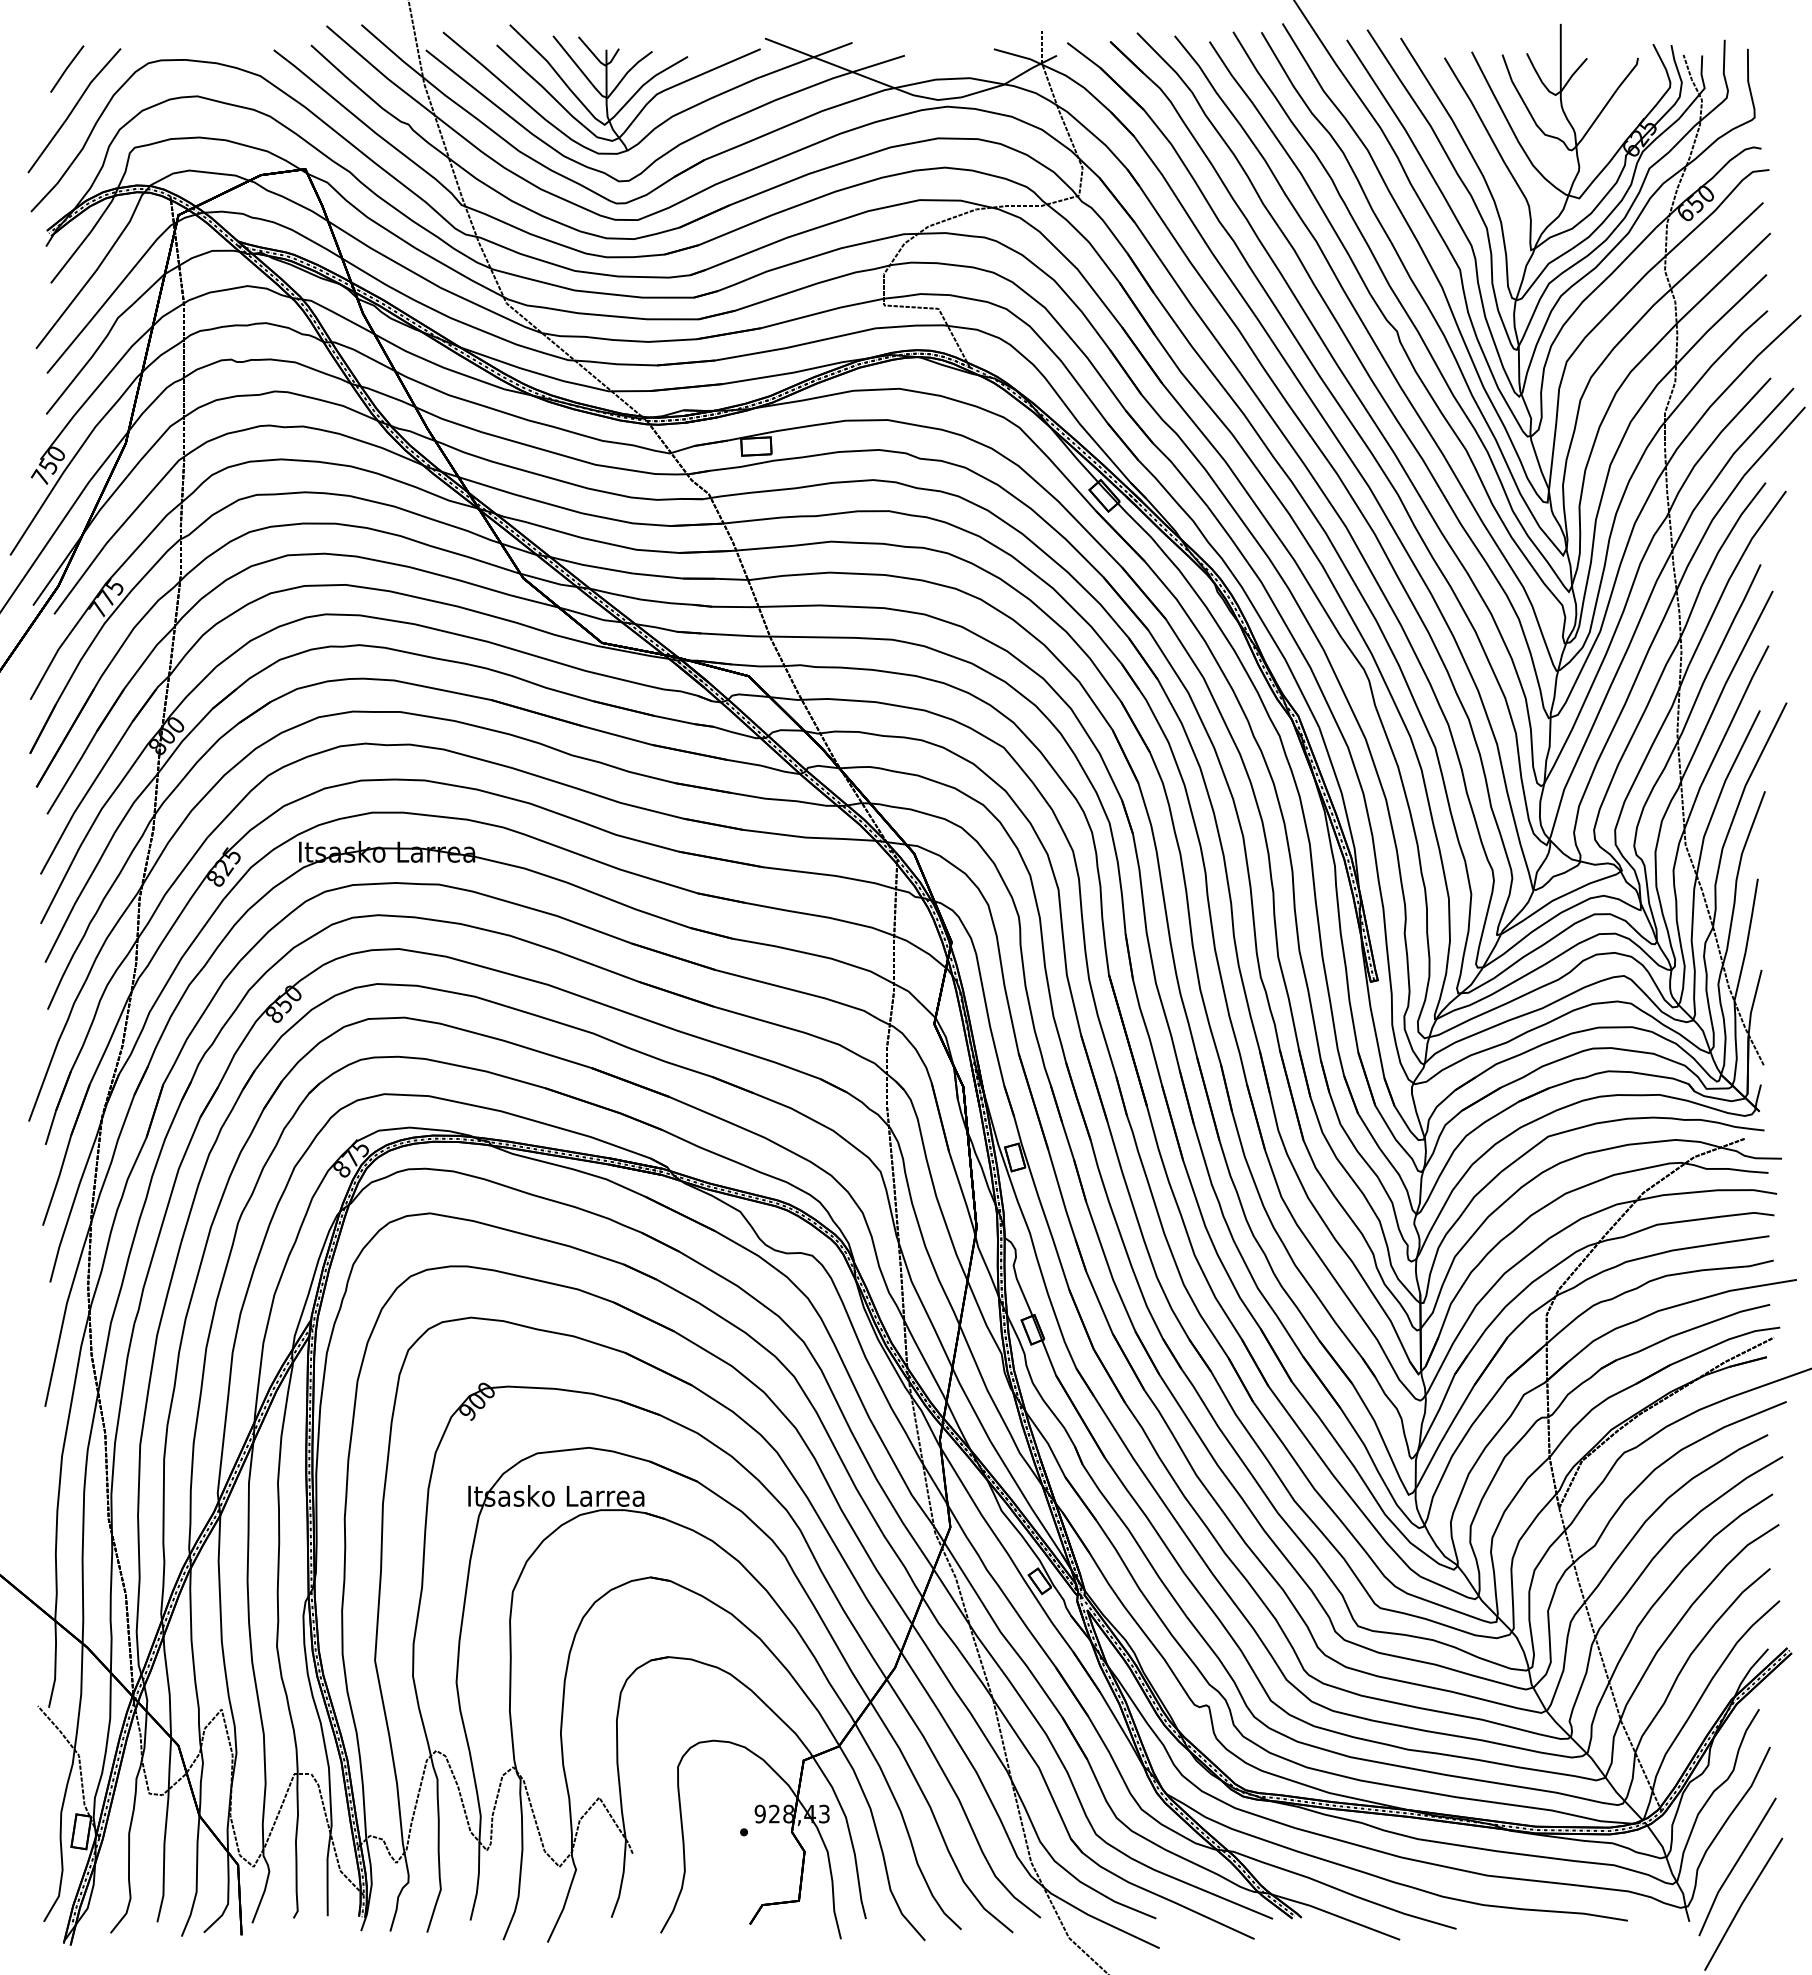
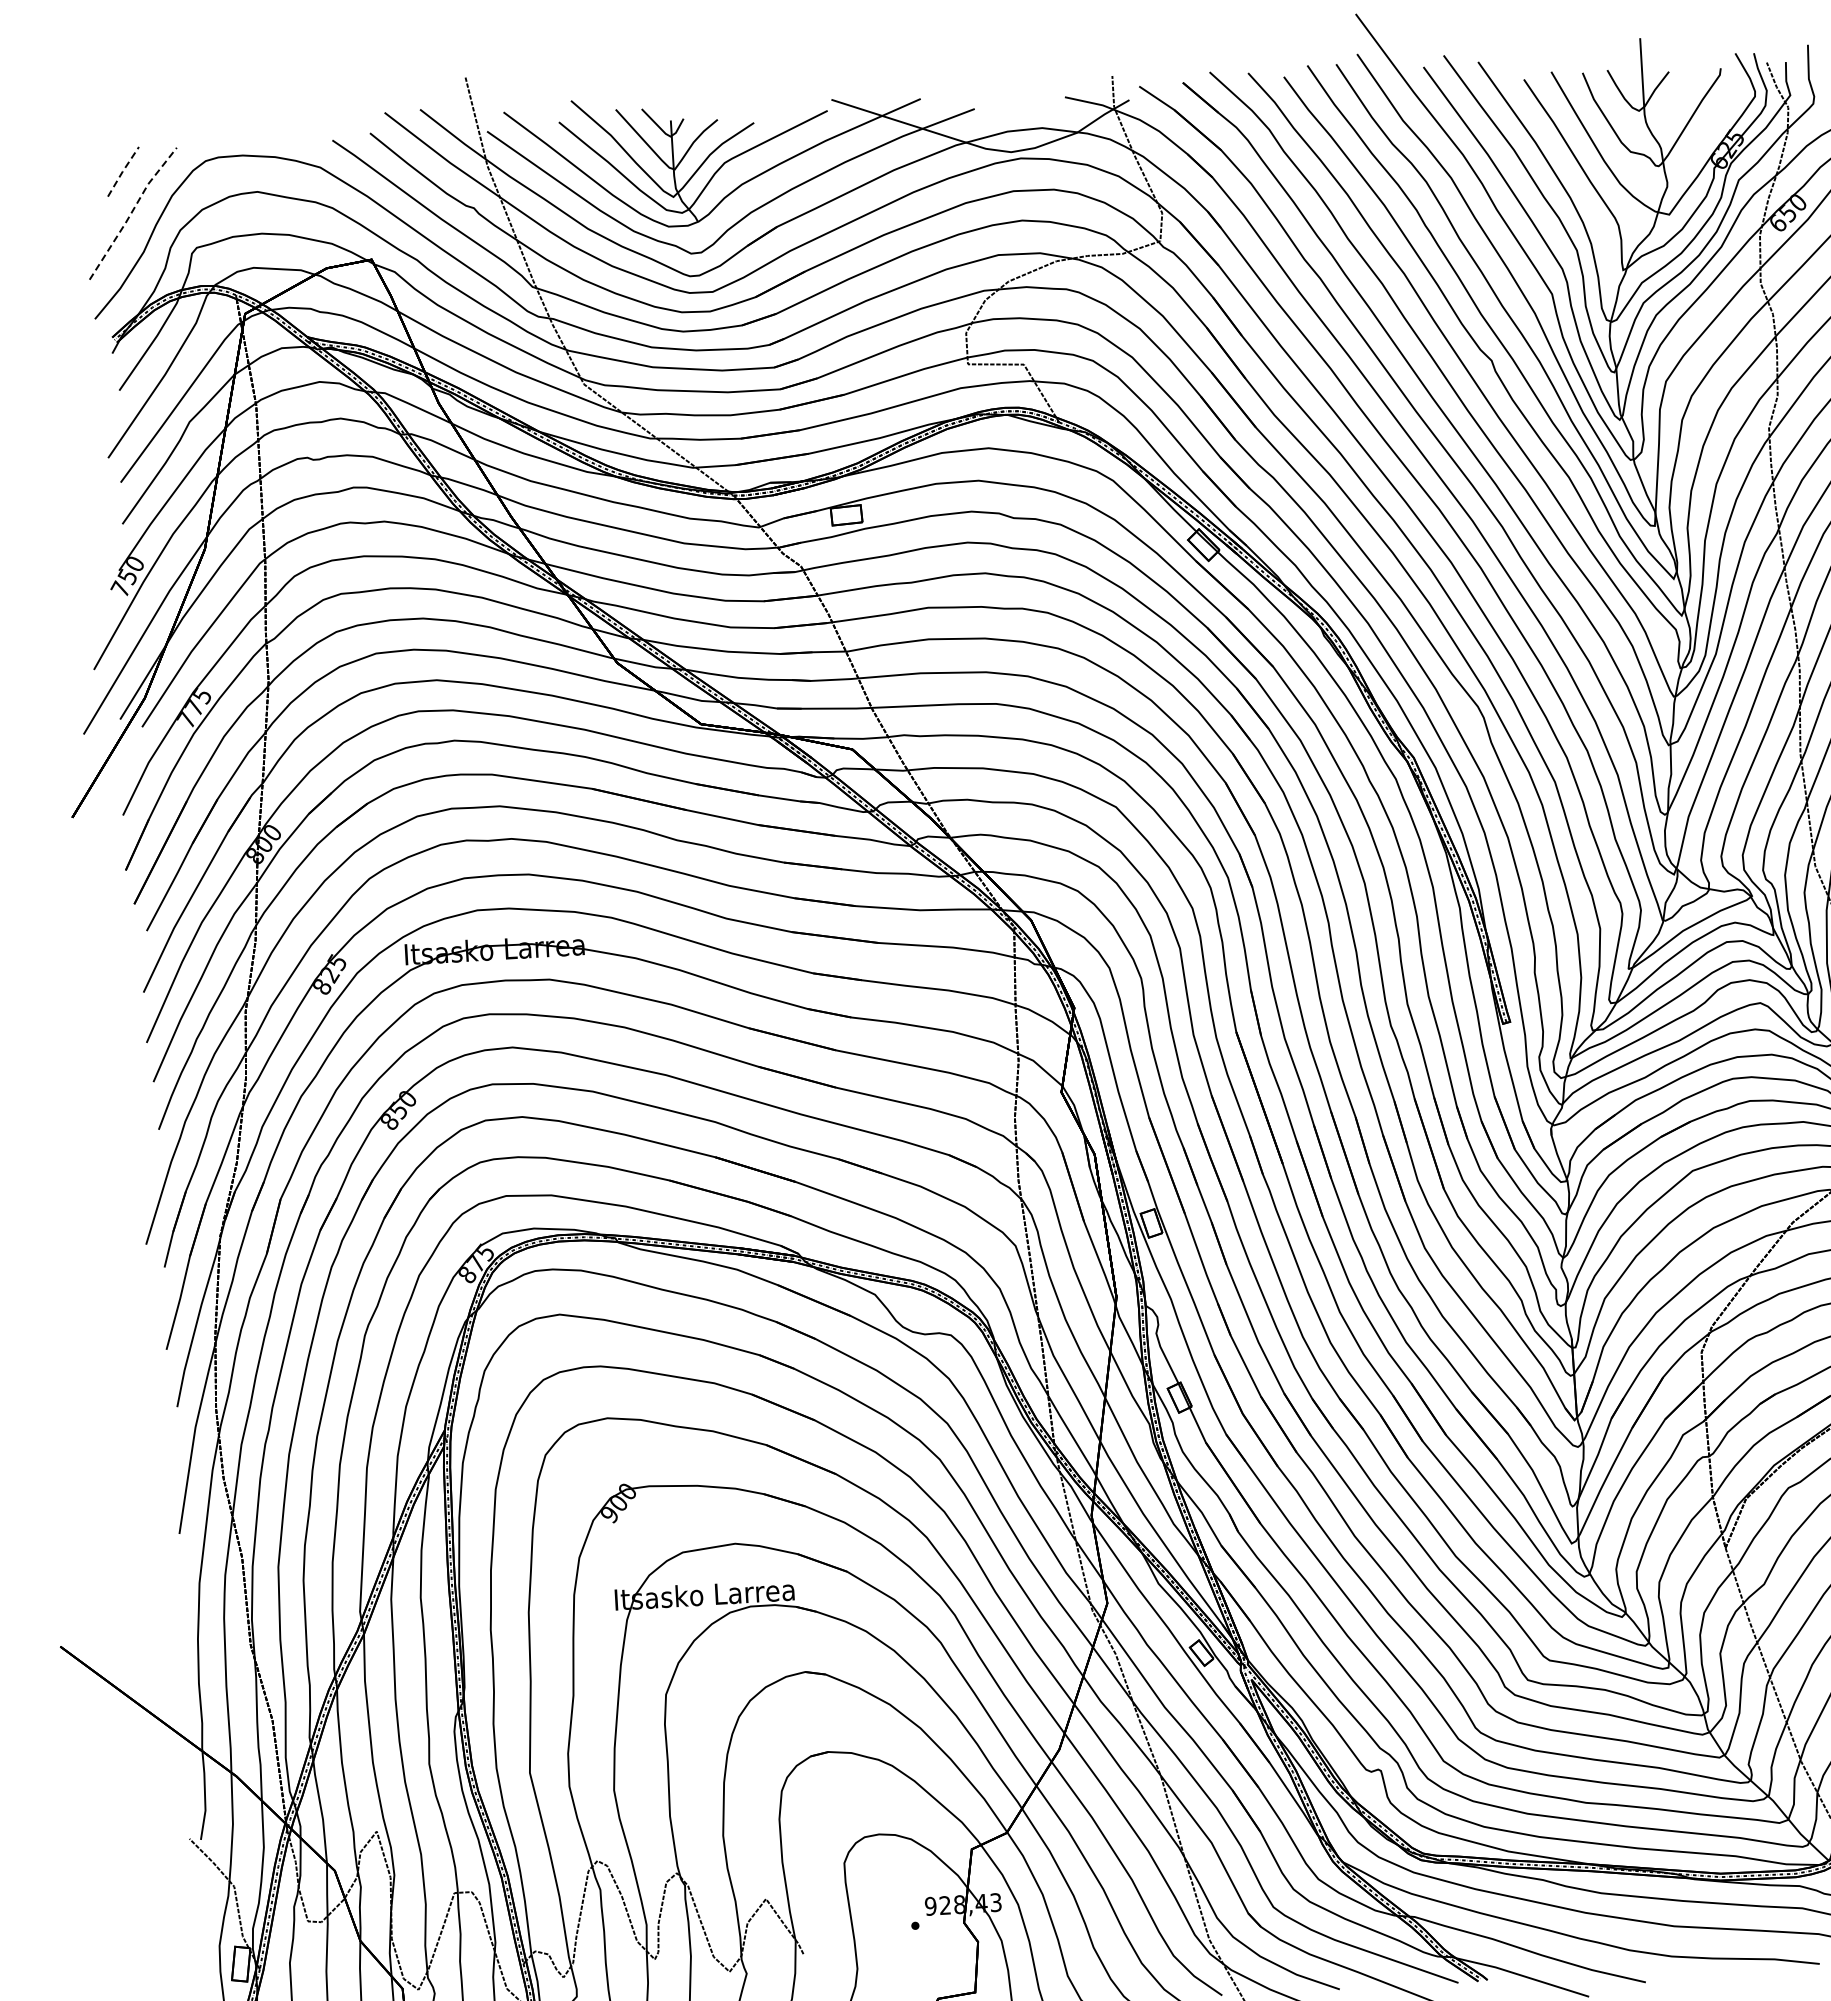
line: (66, 68) -> (122, 171), solid -> dashed
line: (73, 108) -> (132, 211), solid -> dashed

